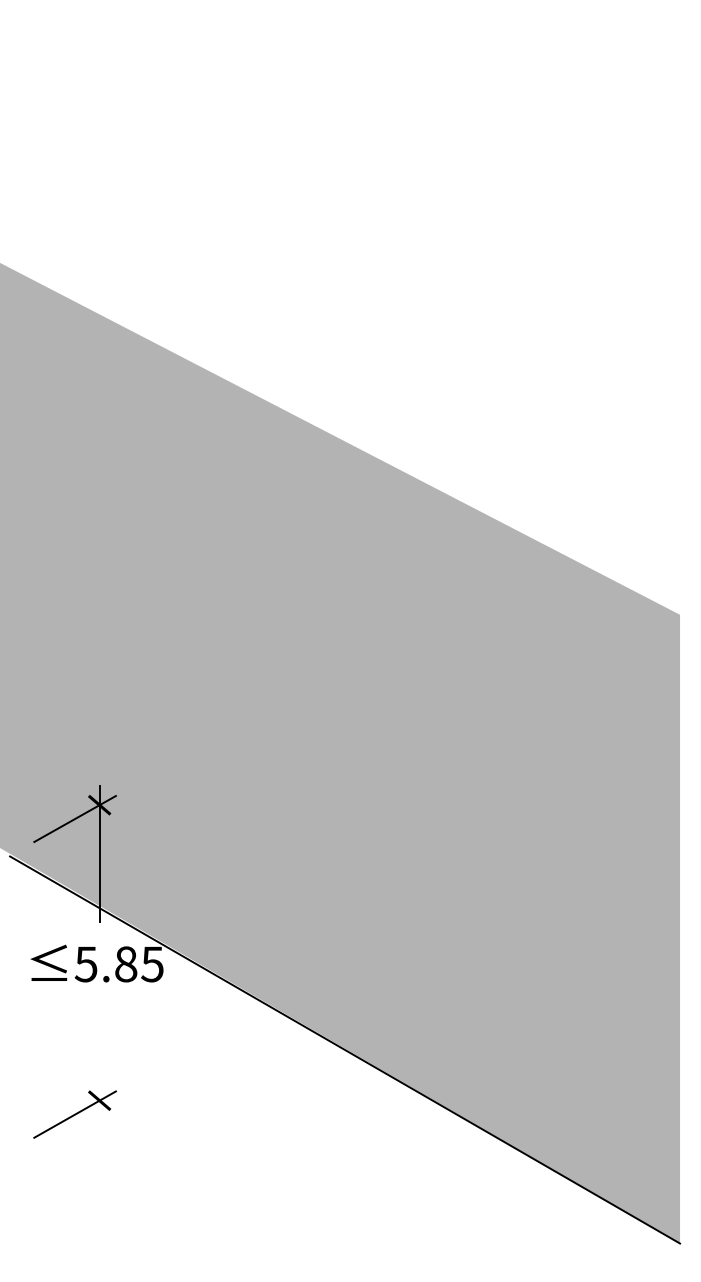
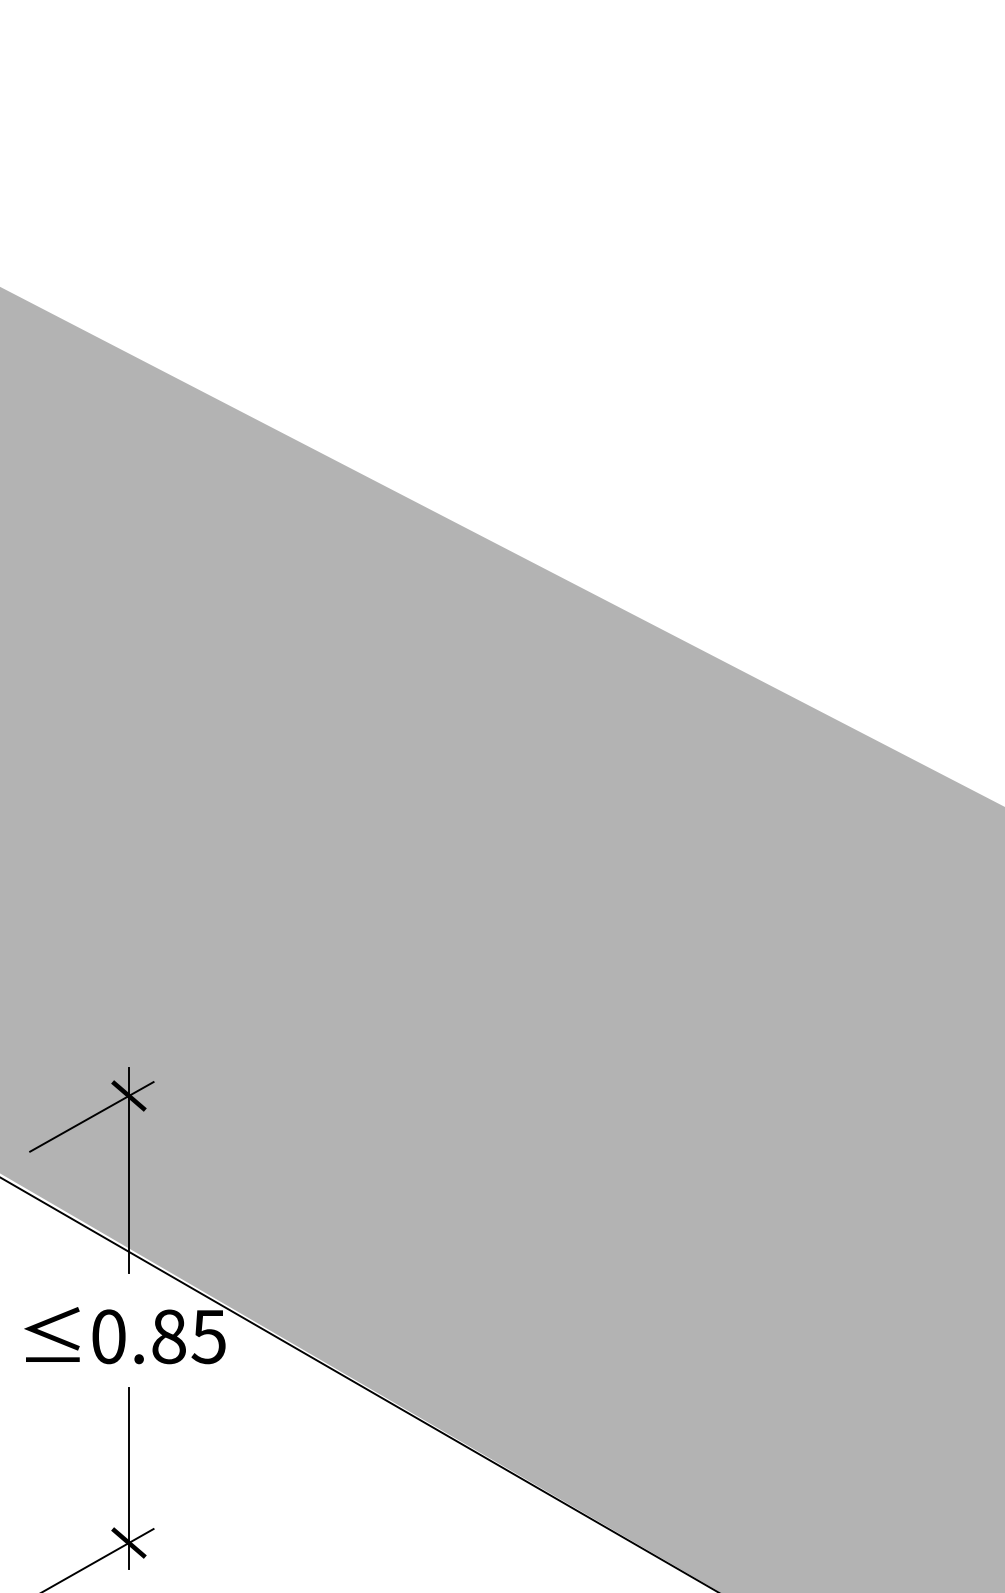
text: (85, 964) -> (107, 1336), 5.85 -> 0.85
line: (99, 1058) -> (128, 1479), added

